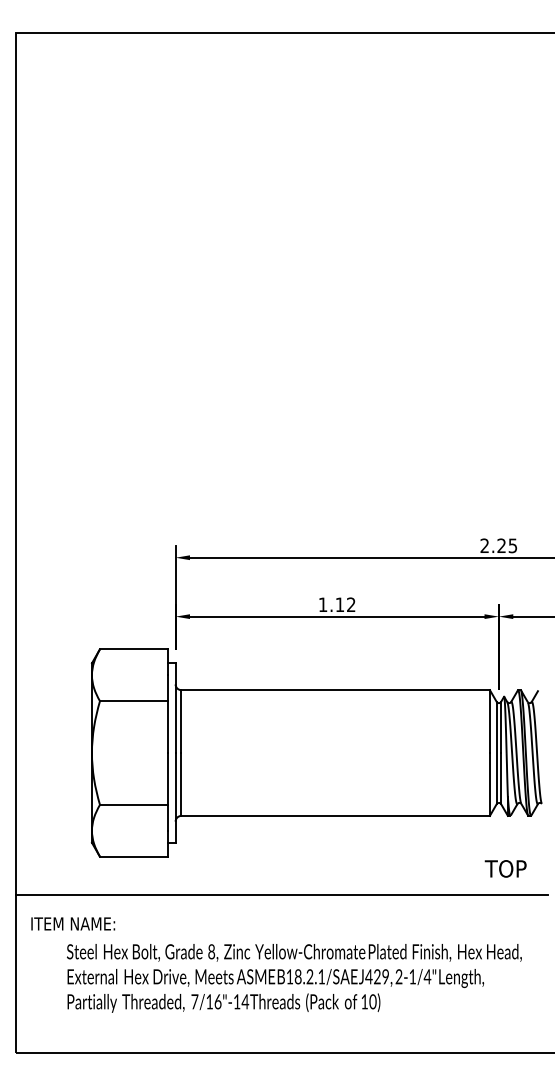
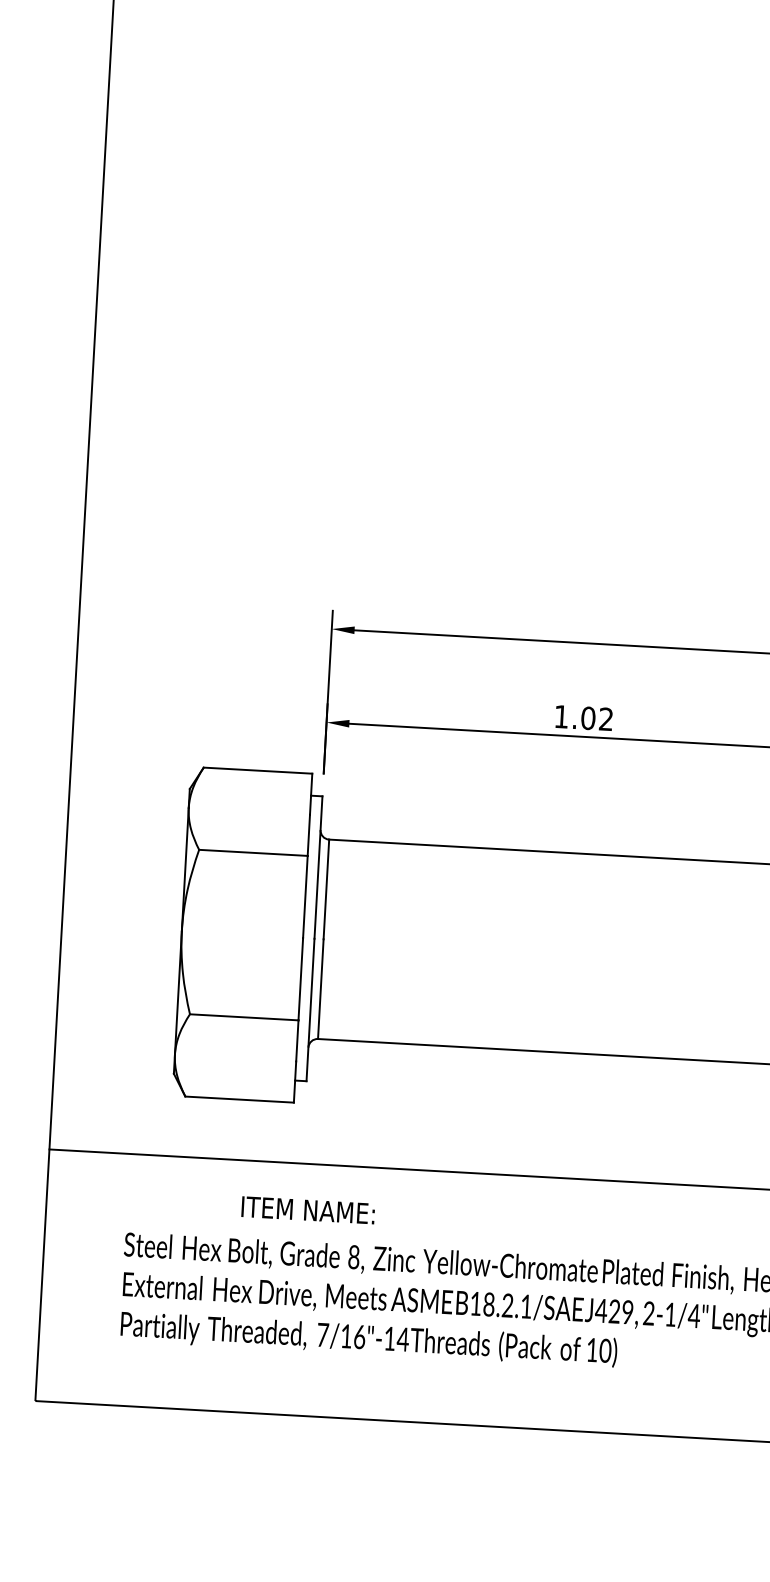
text: (339, 604) -> (587, 717), 1.12 -> 1.02
text: (73, 923) -> (308, 1209), moved

